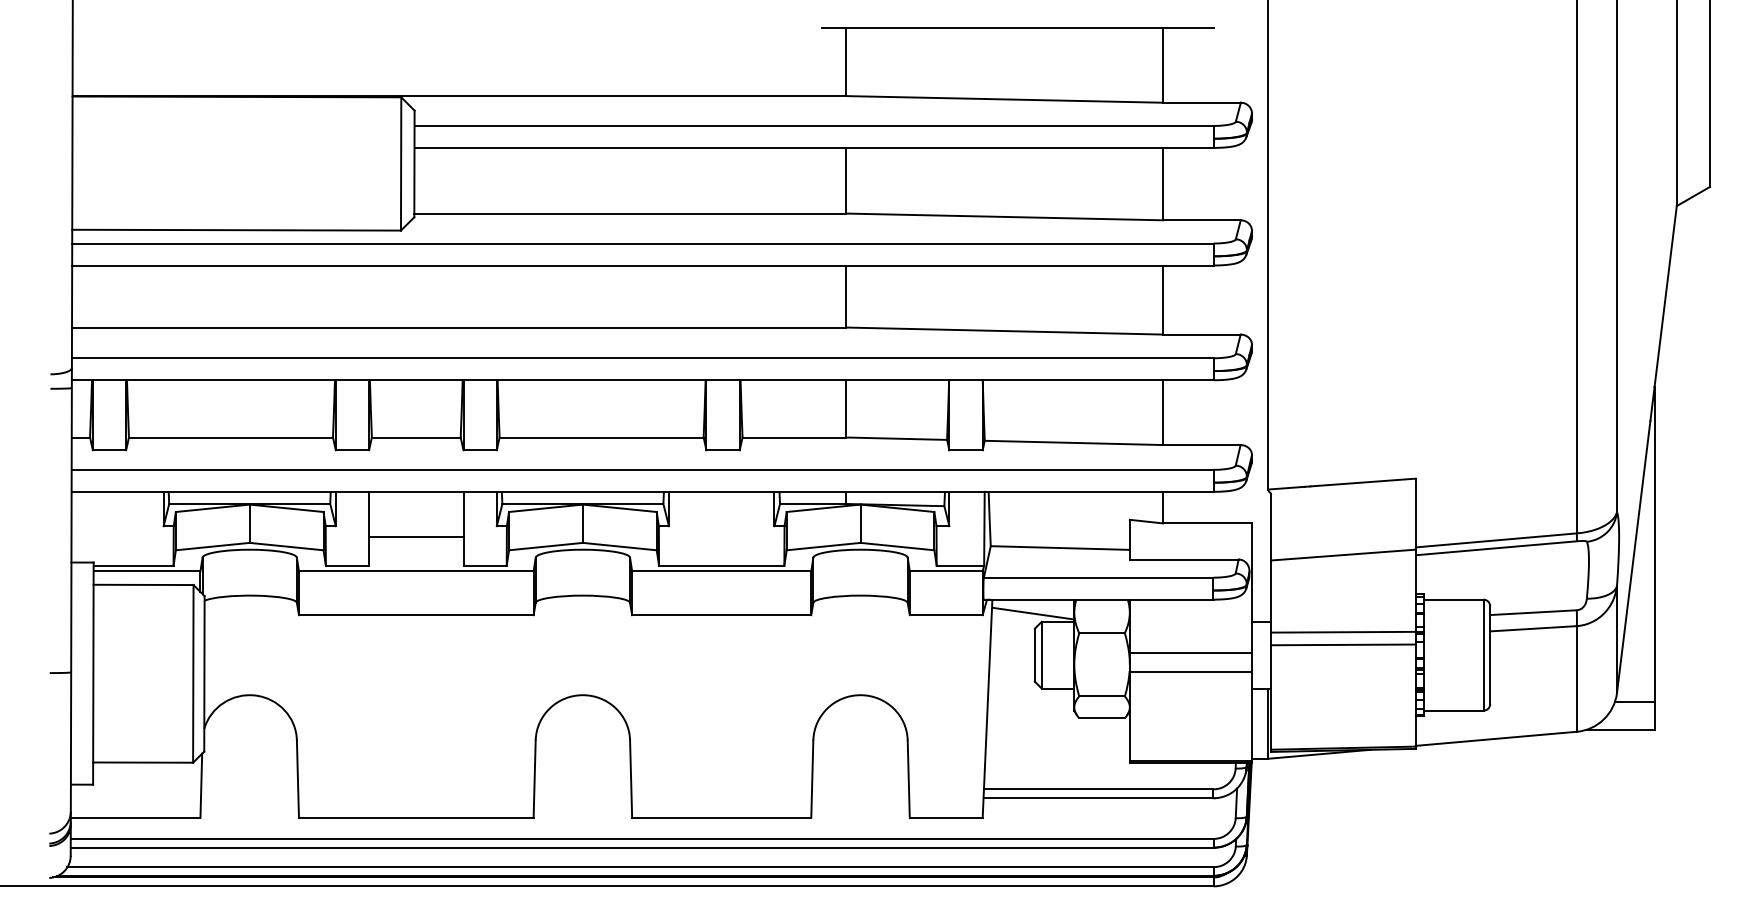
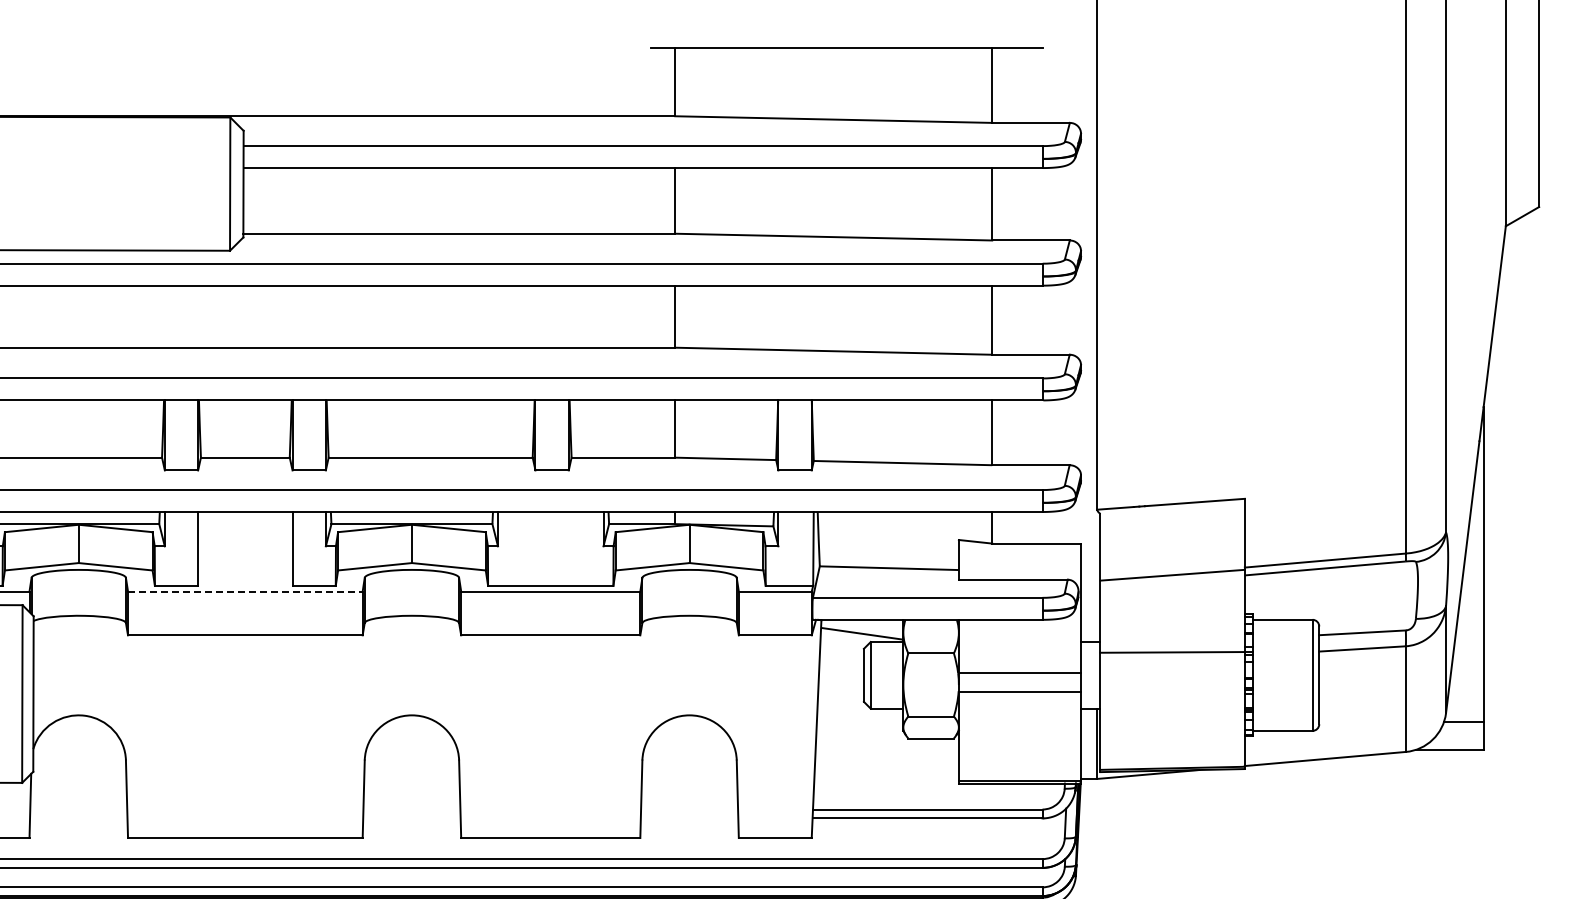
line: (416, 536) -> (245, 556), removed
line: (416, 571) -> (245, 591), solid -> dashed
line: (1343, 644) -> (1172, 664), removed

